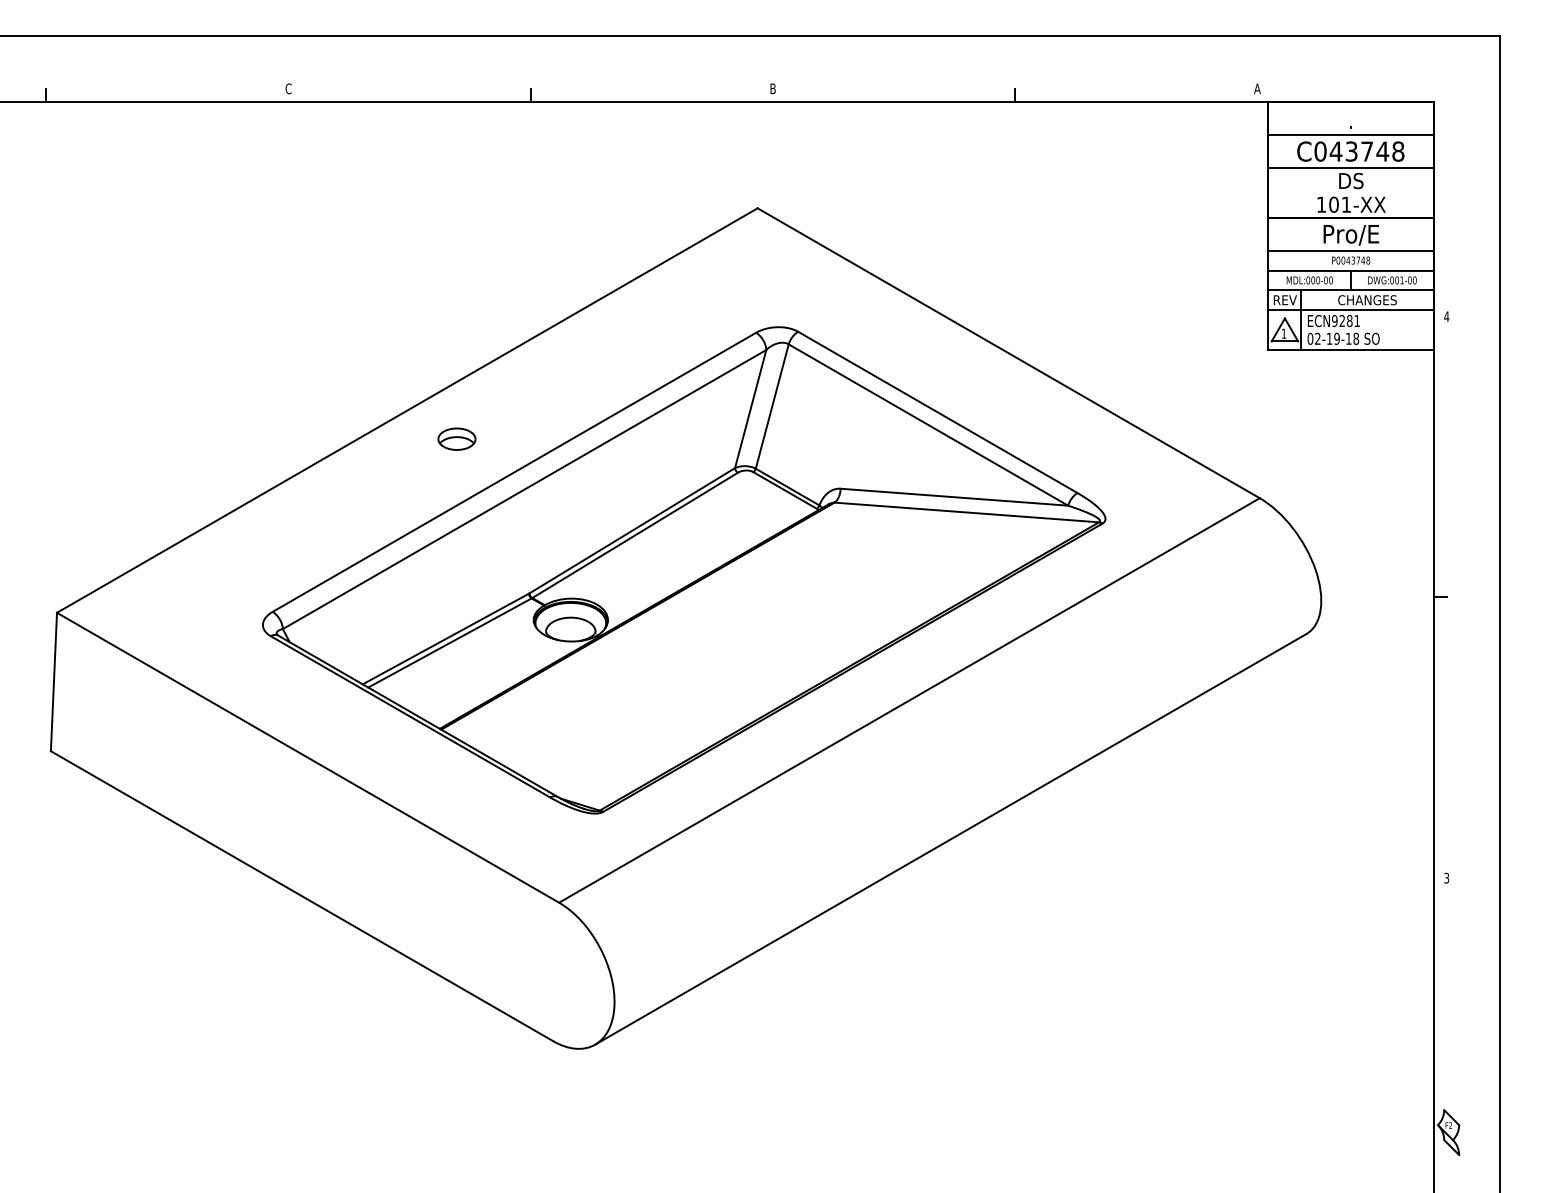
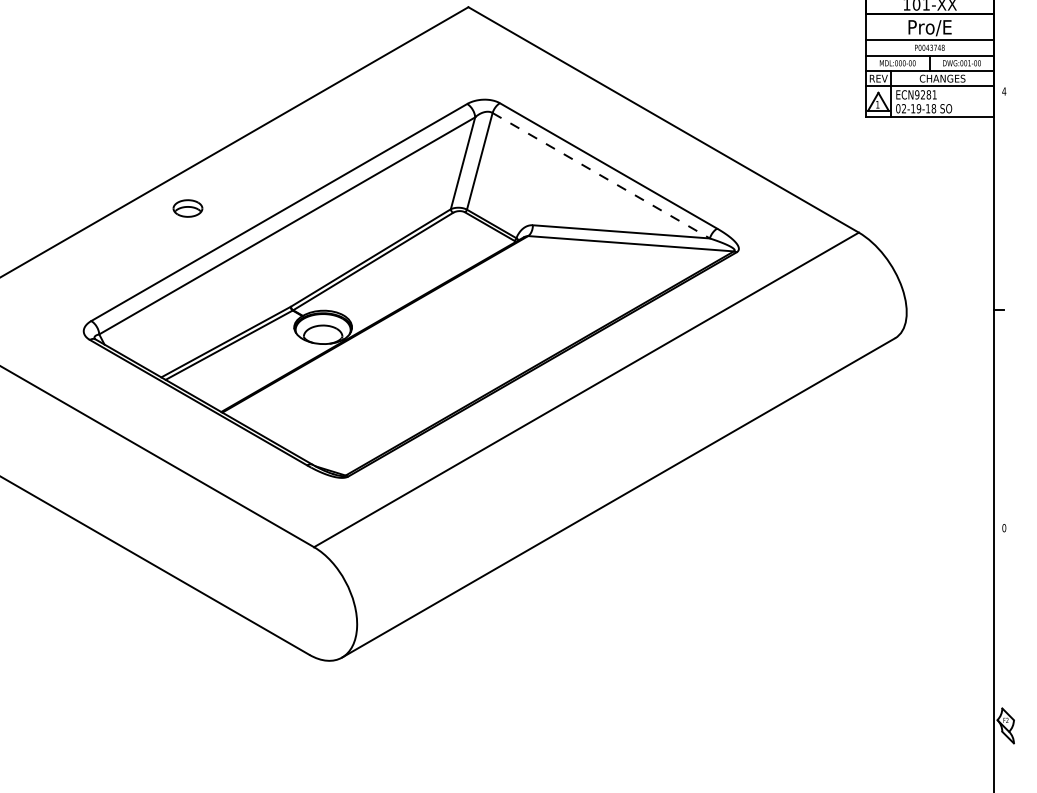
line: (928, 425) -> (601, 176), solid -> dashed
part: (456, 438) -> (187, 207), moved
text: (1446, 877) -> (1004, 527), 3 -> 0

